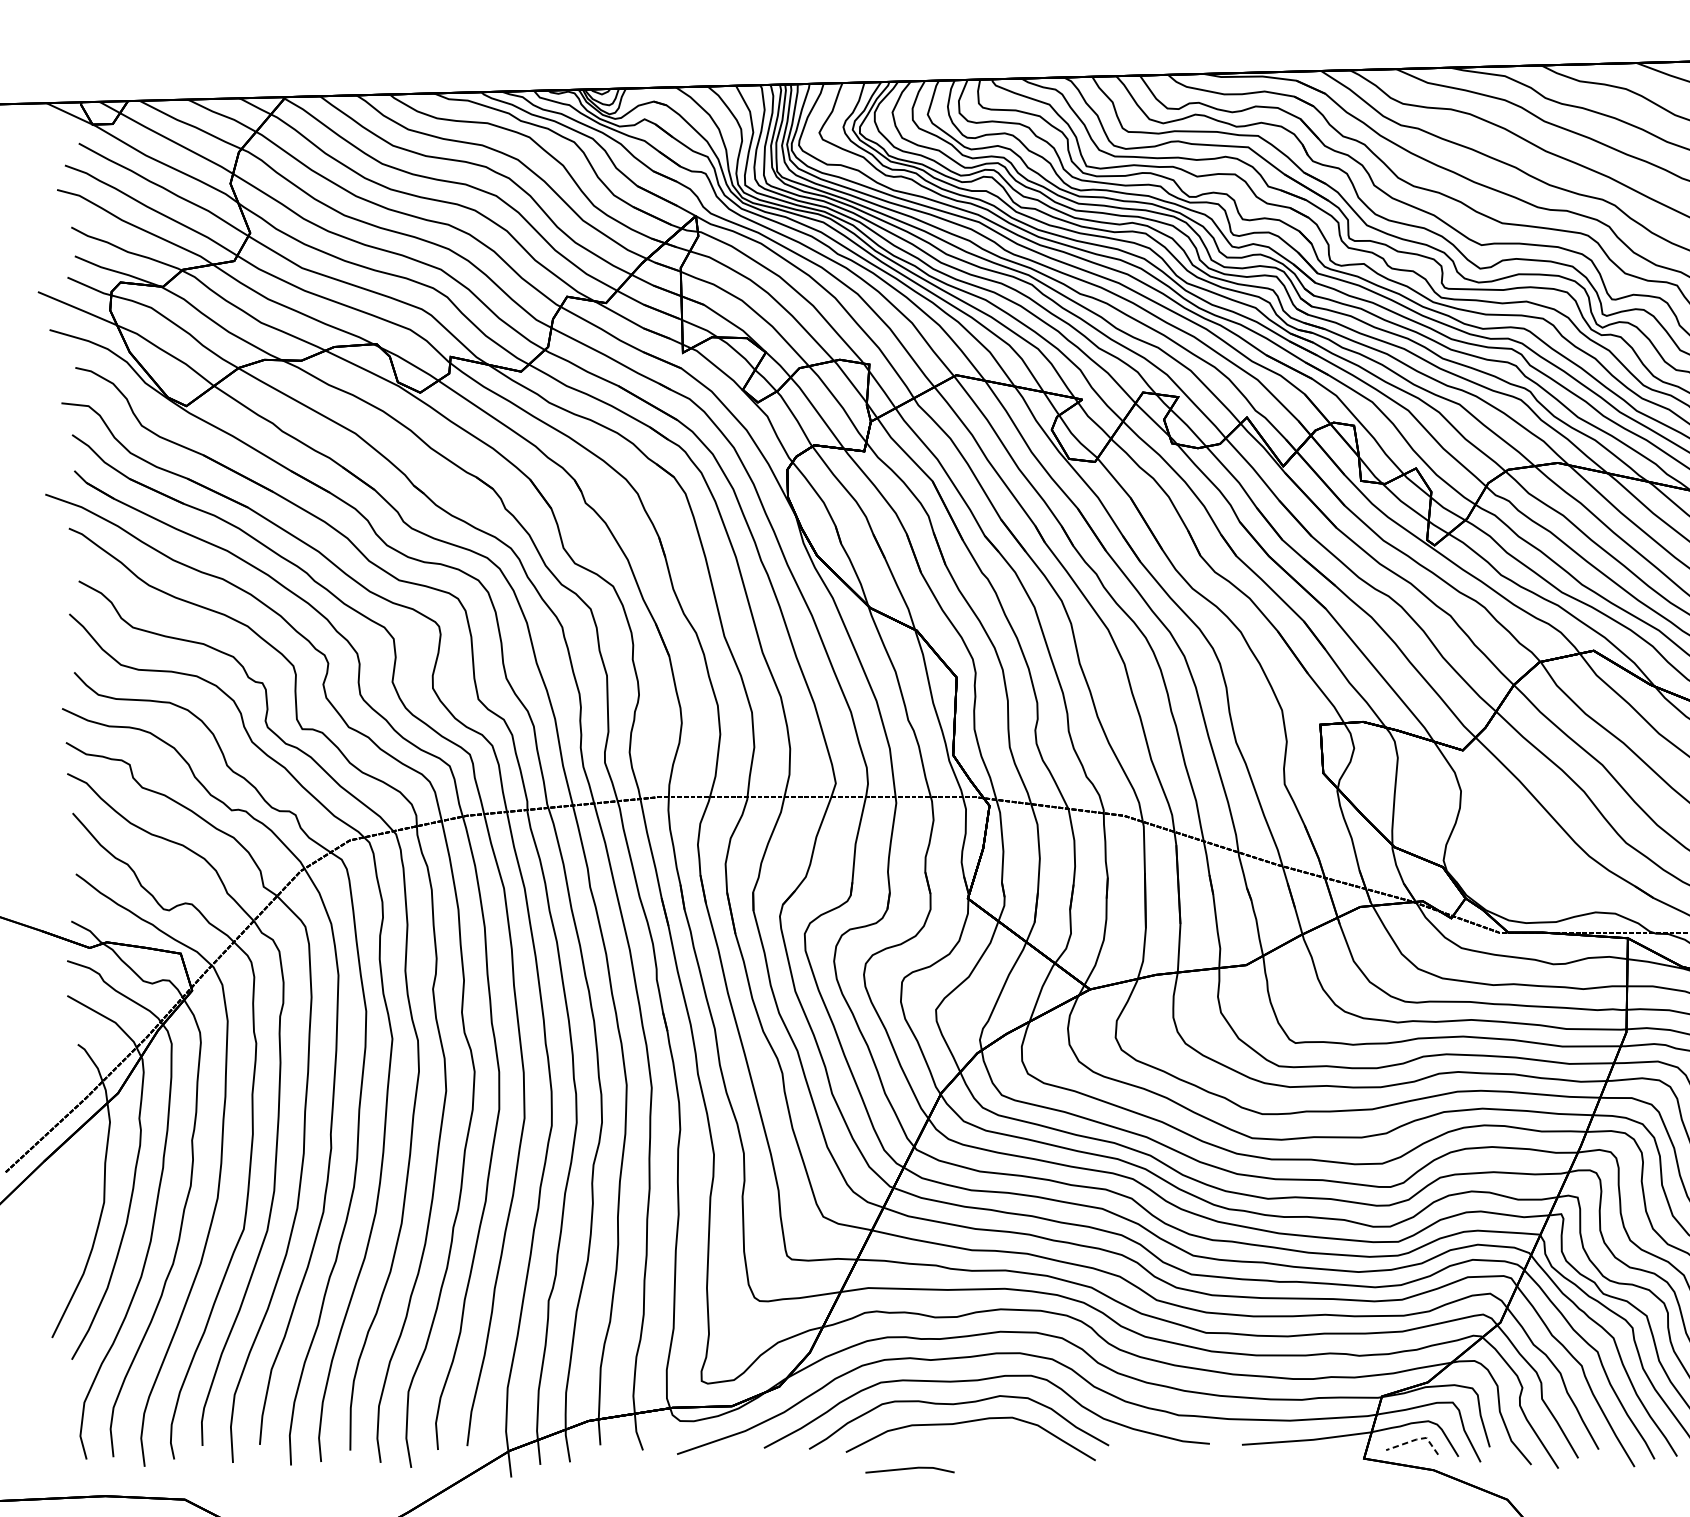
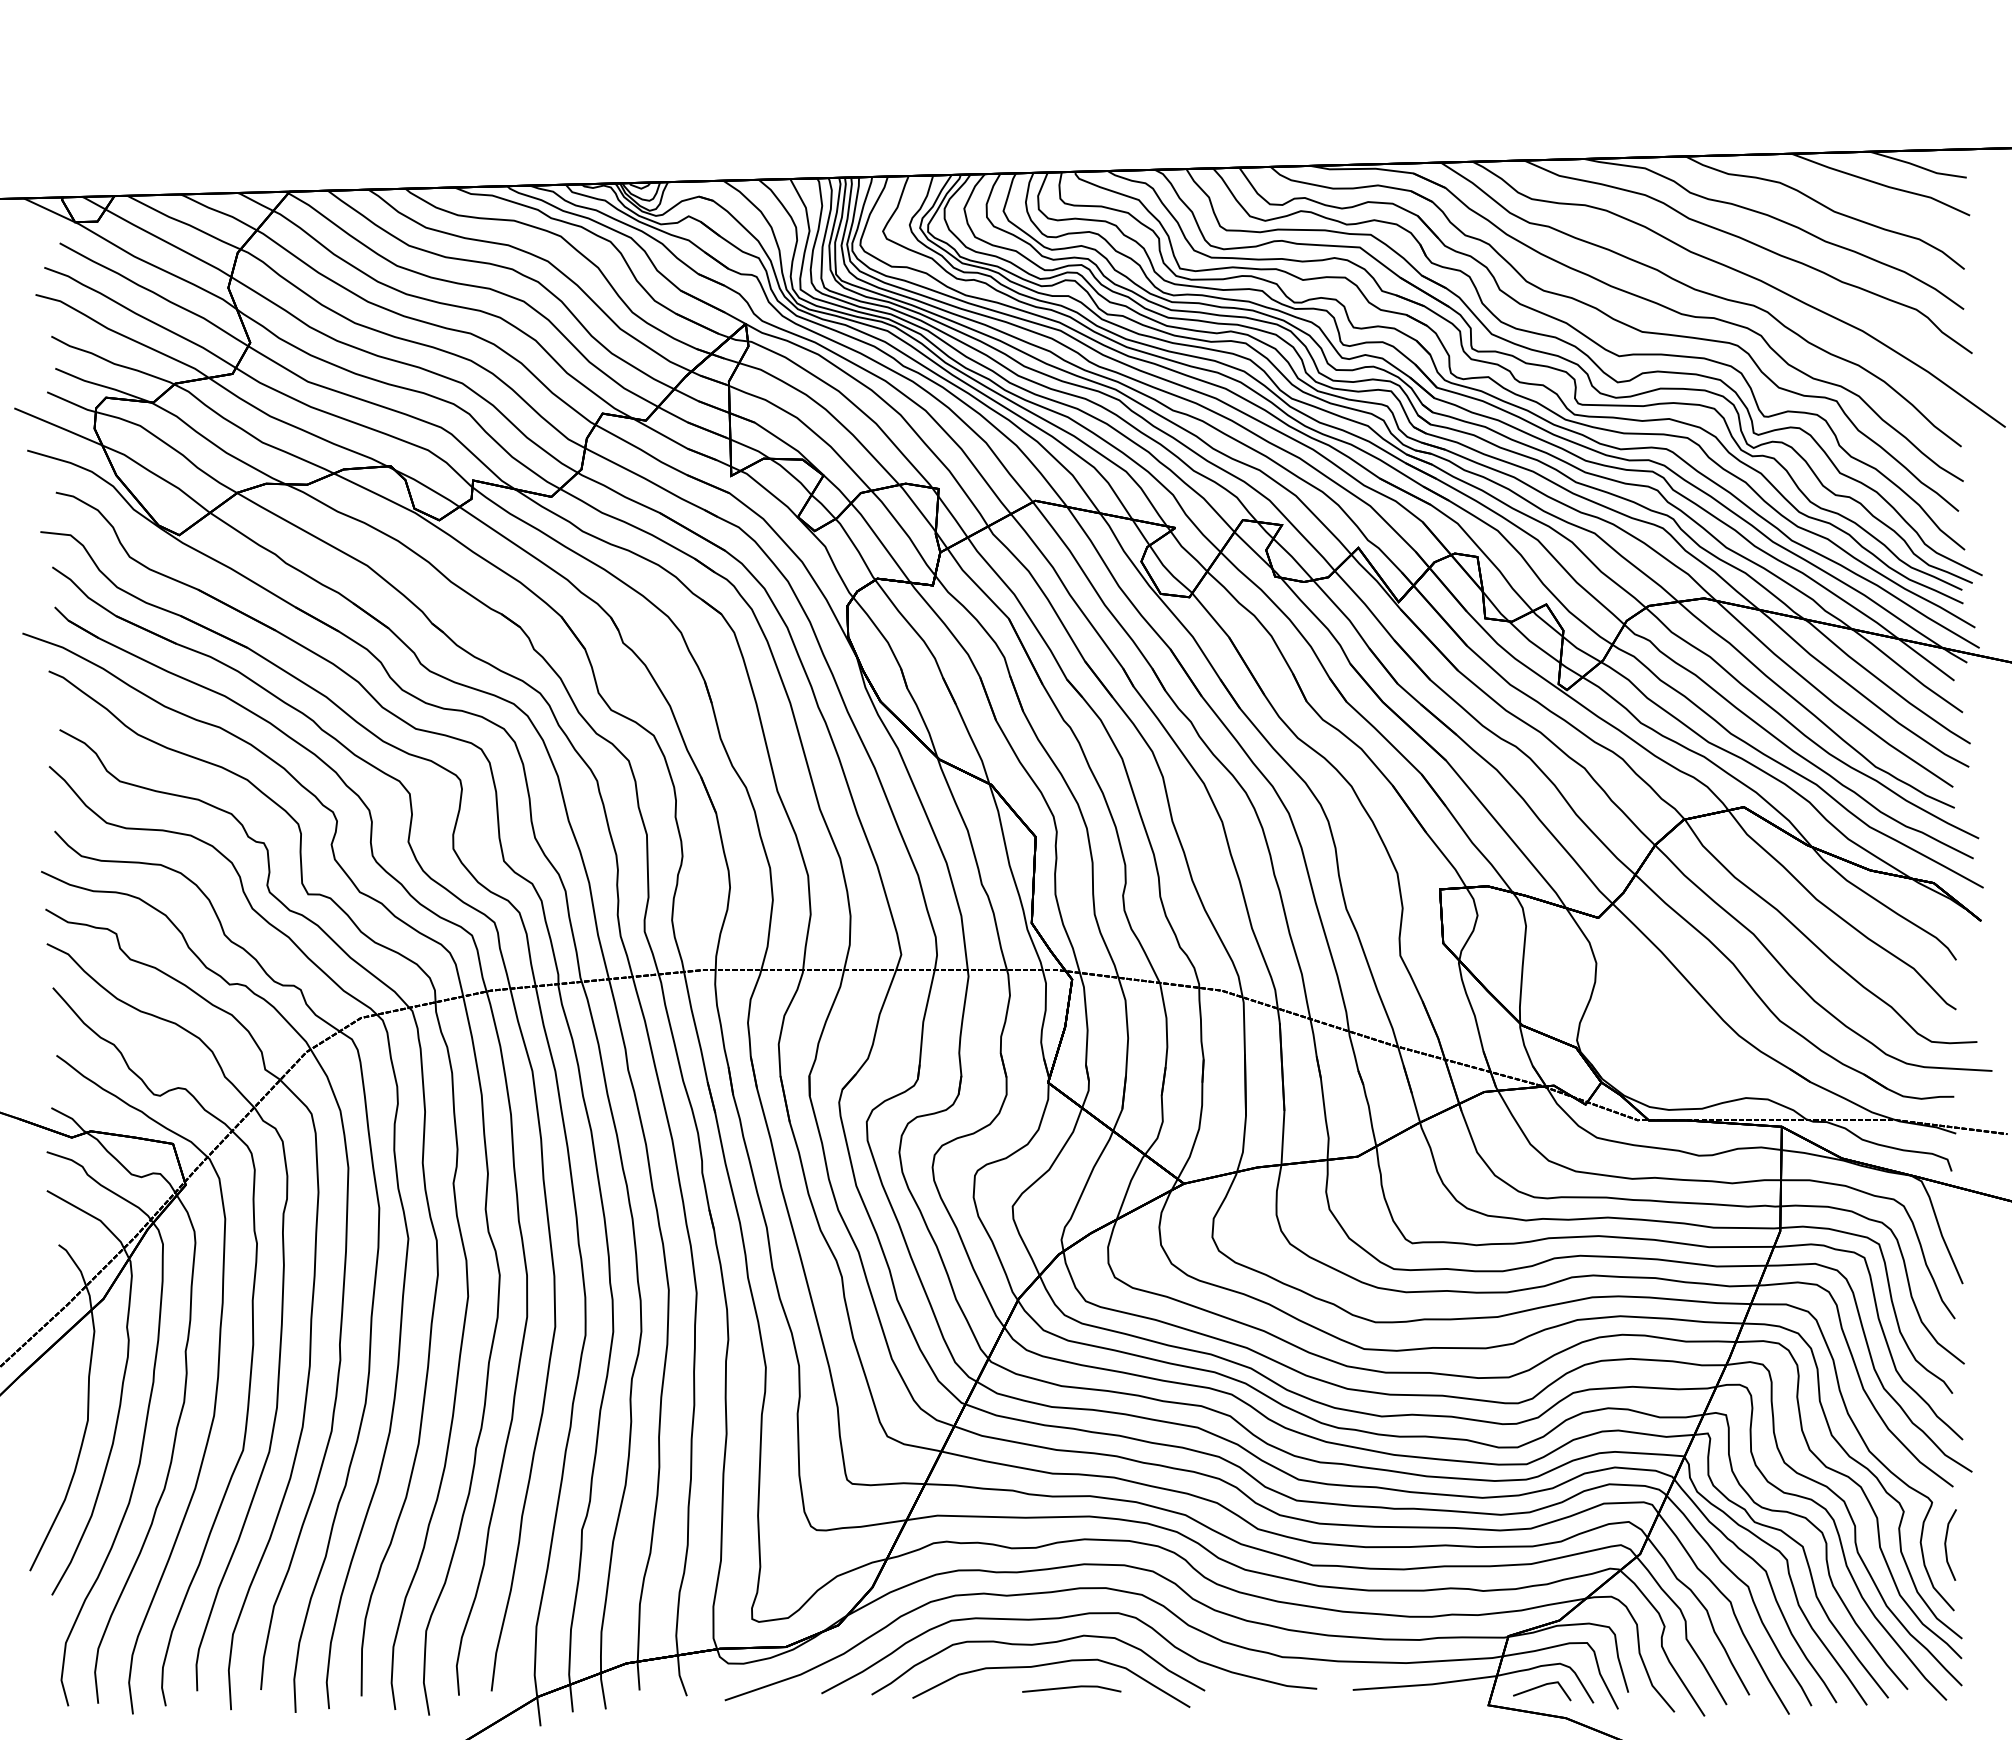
line: (1416, 1439) -> (1546, 1684), dashed -> solid
line: (909, 1469) -> (1071, 1688), moved

